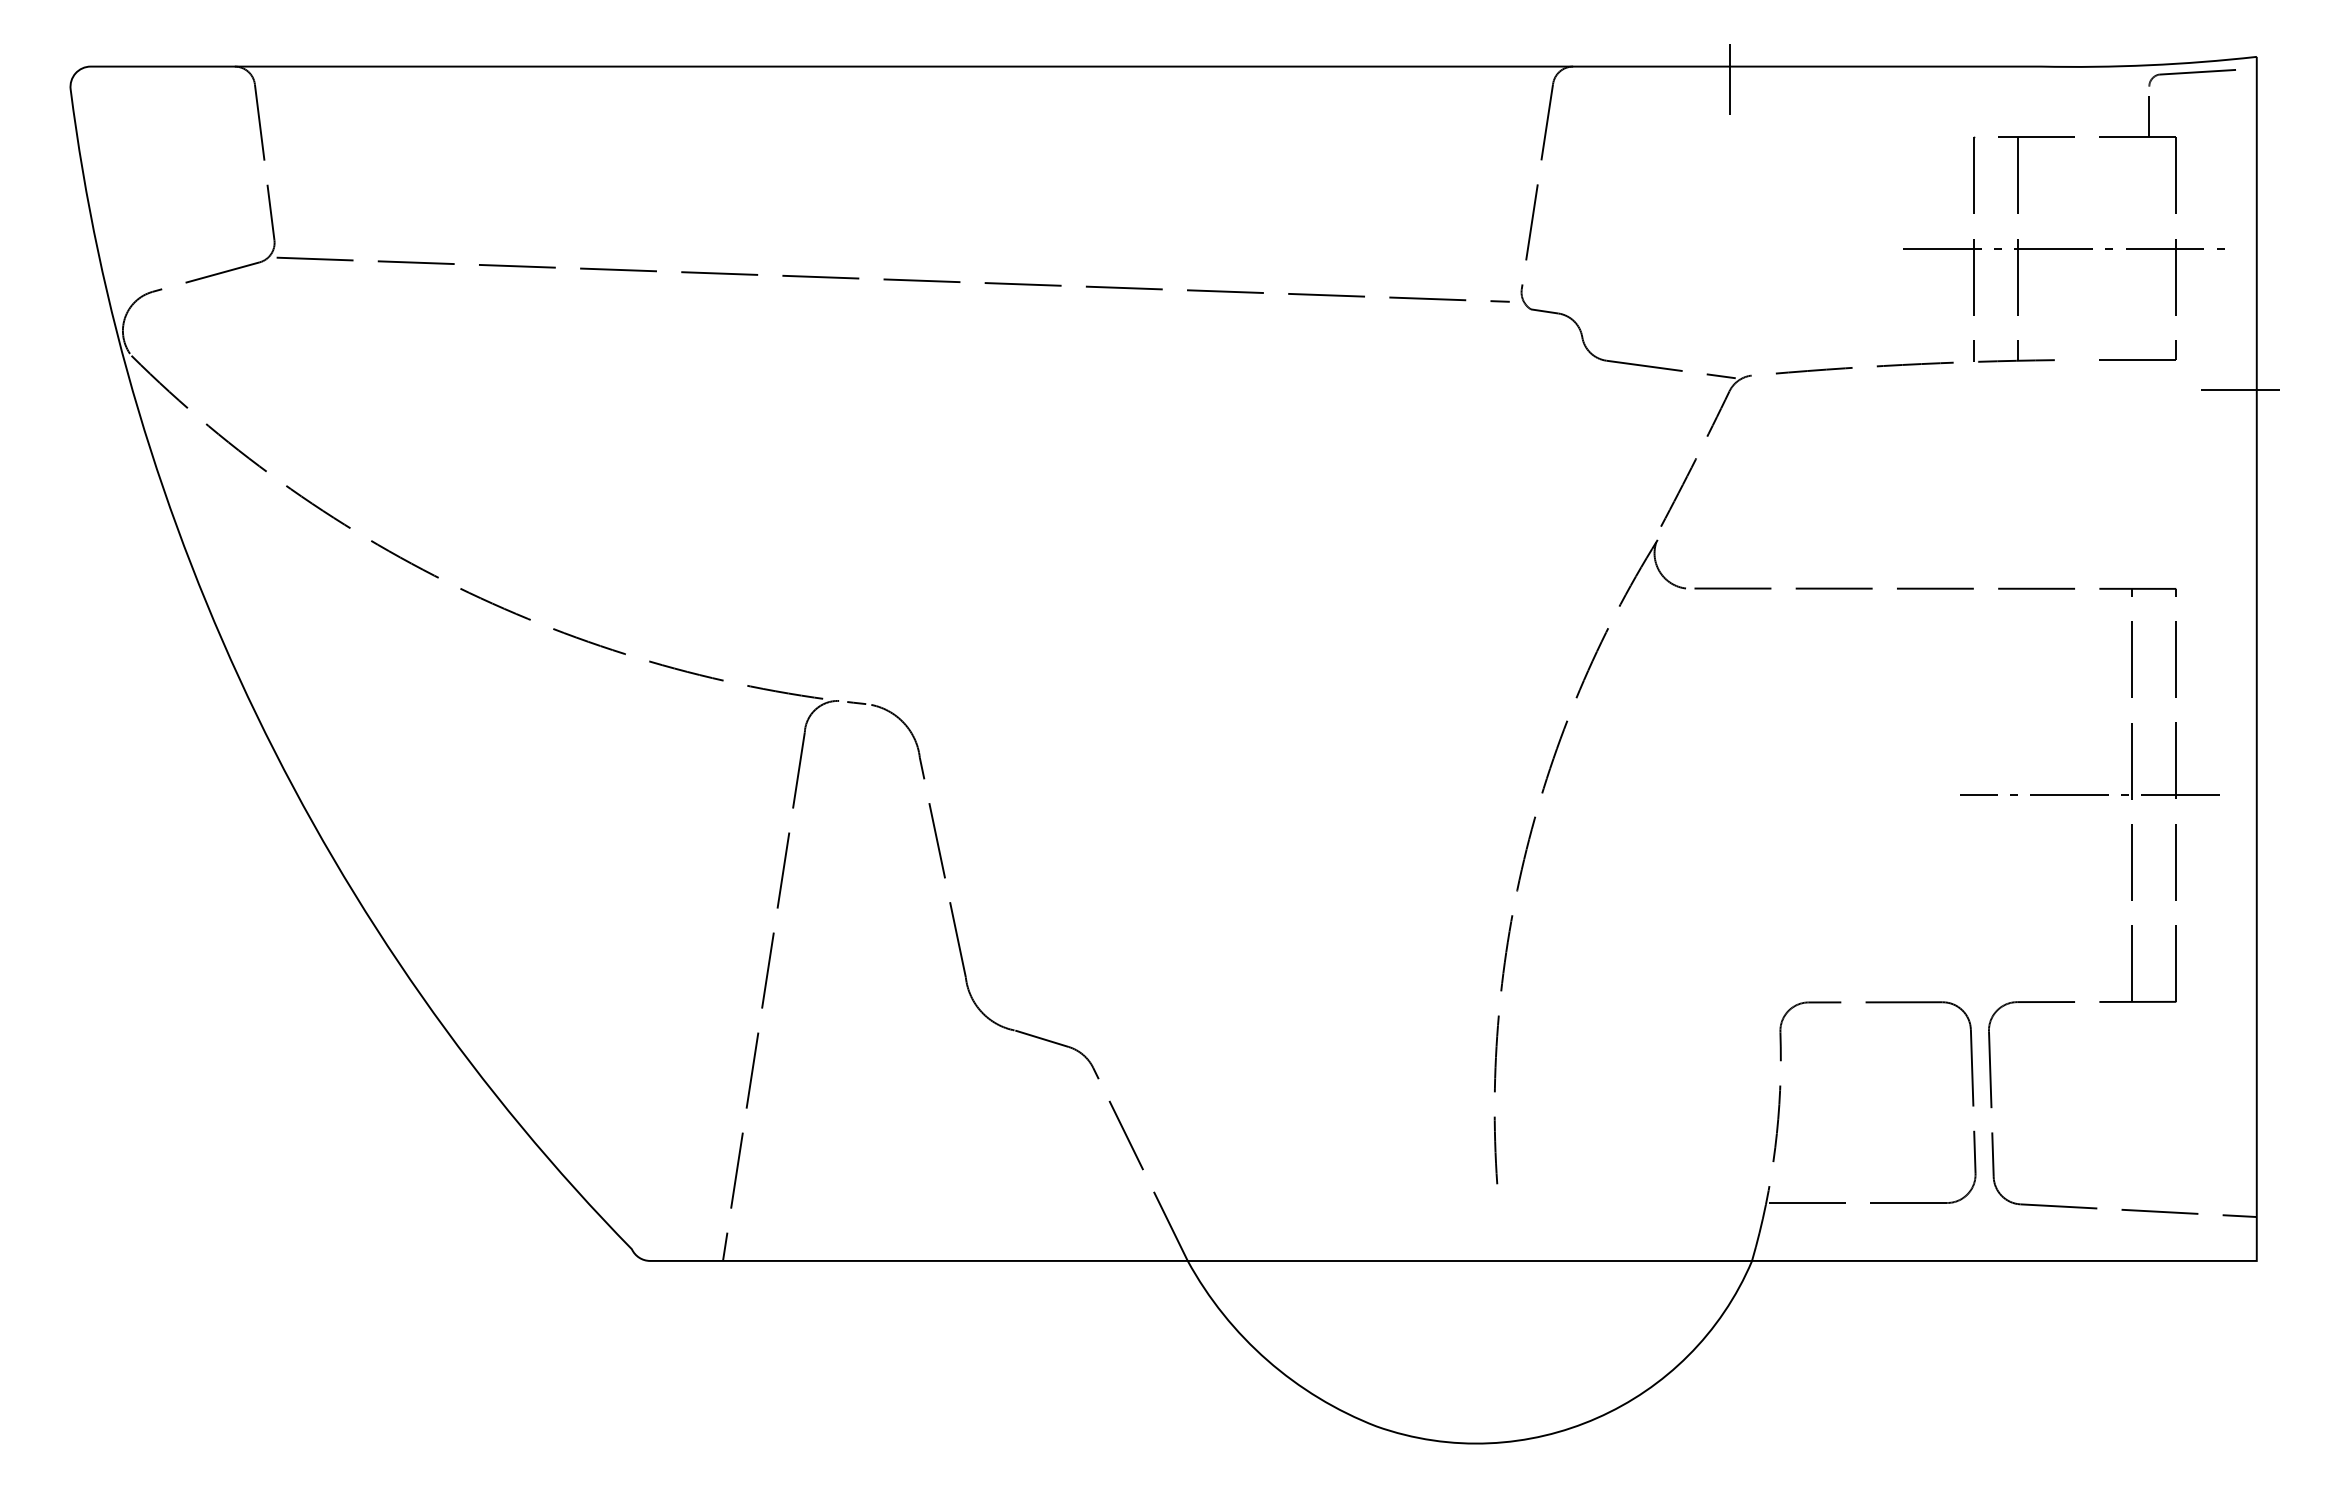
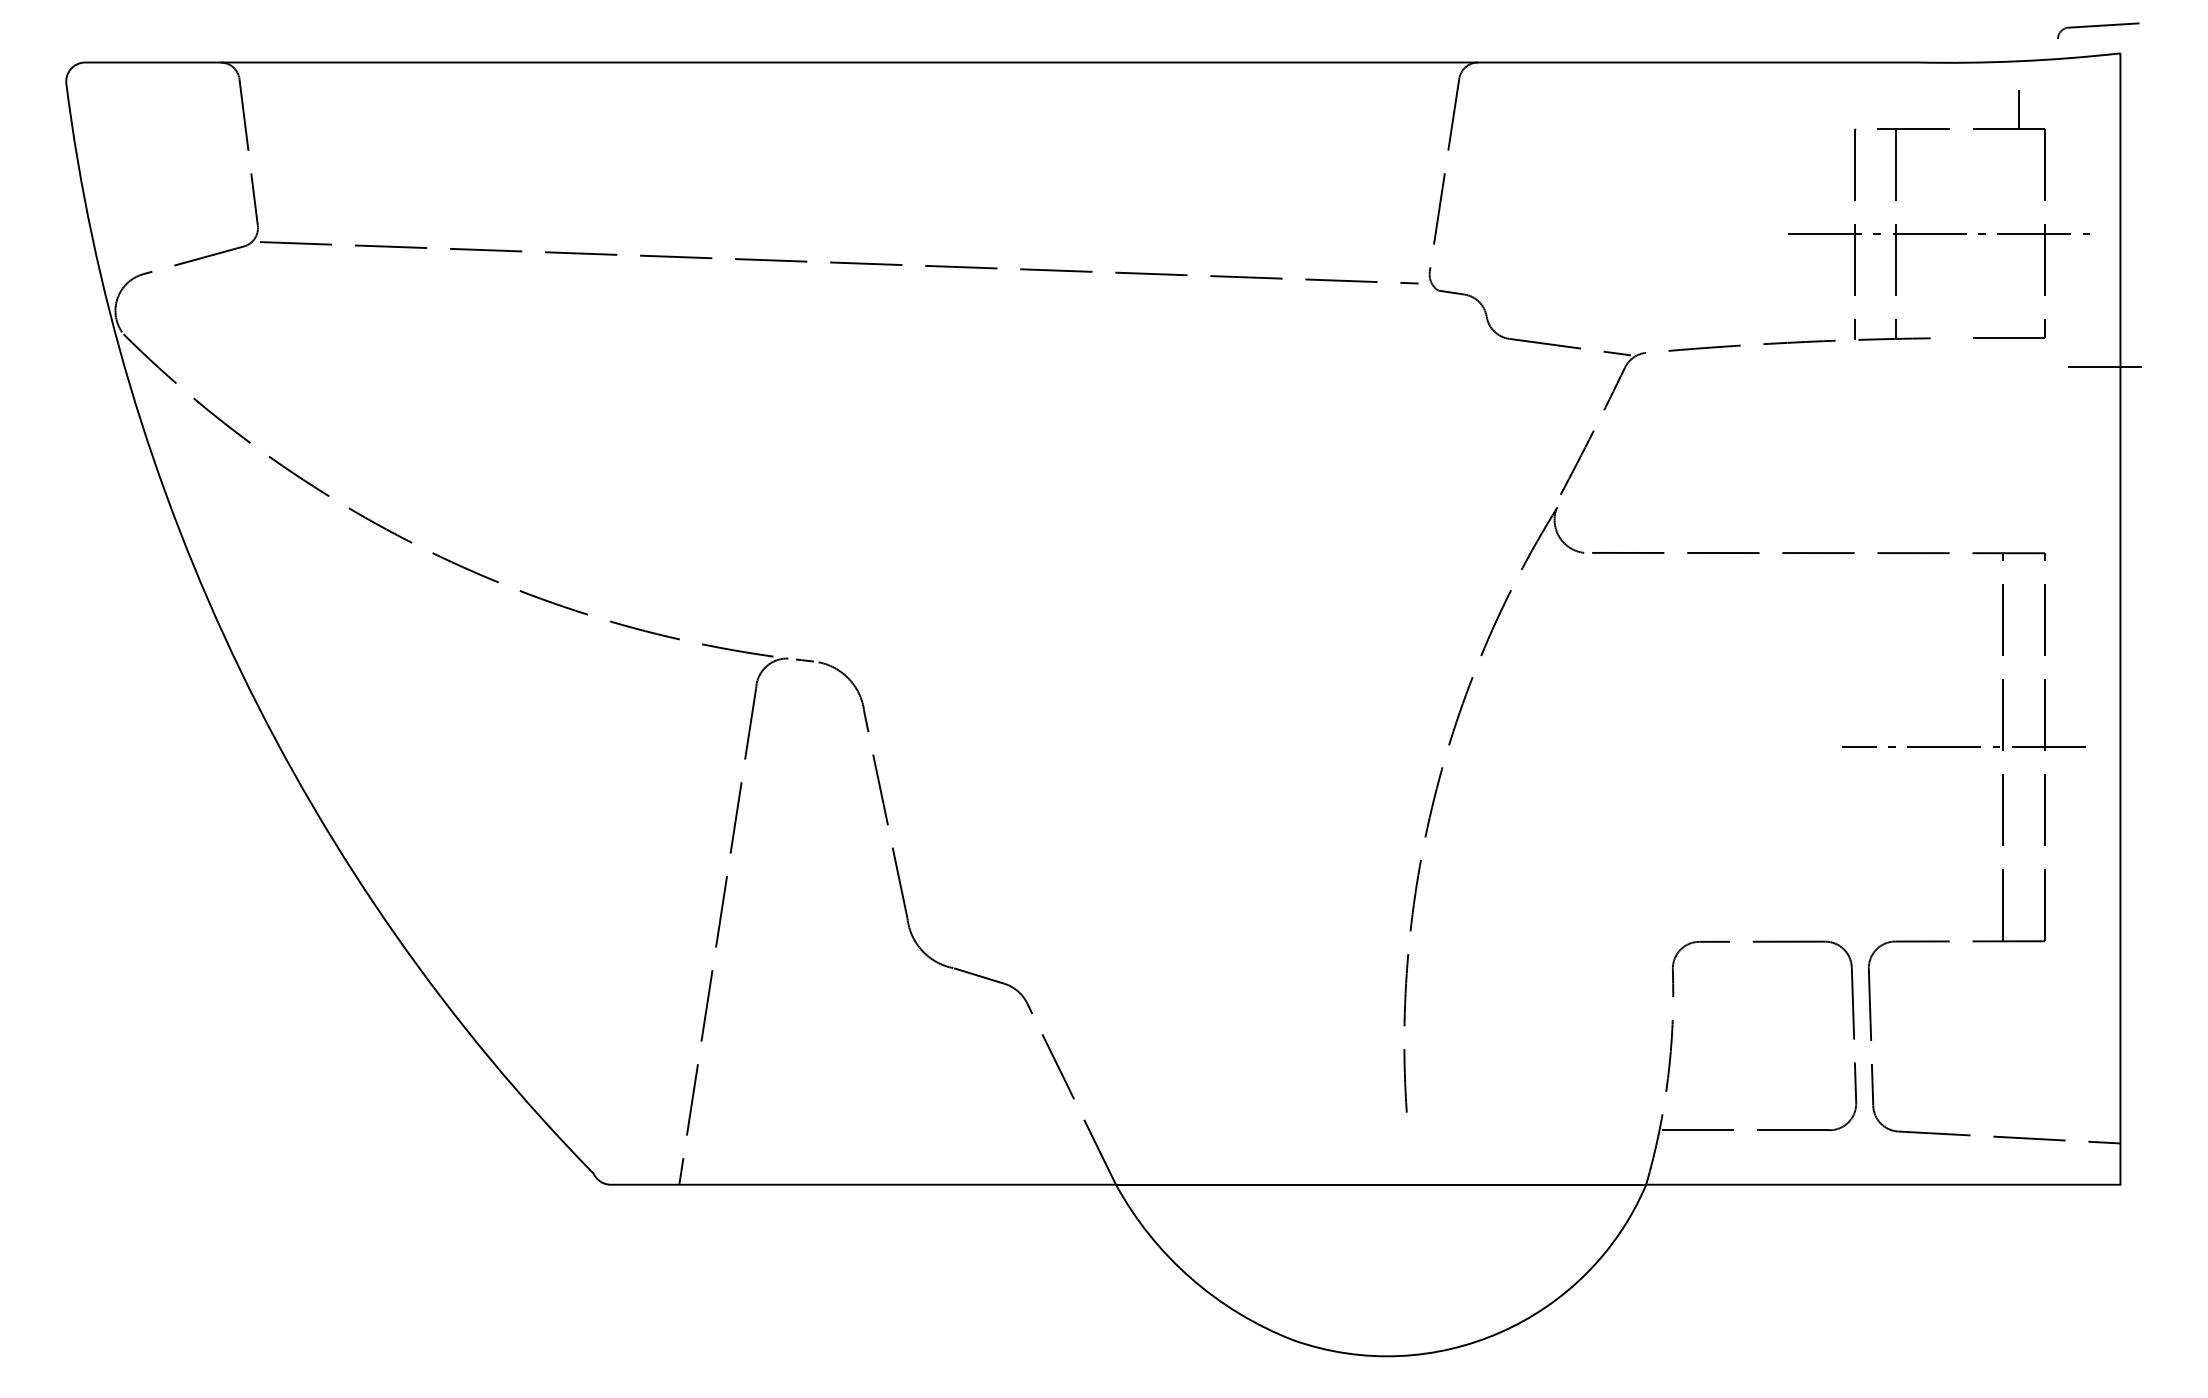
part: (2191, 77) -> (2097, 30), moved
line: (1730, 79) -> (1625, 74), removed

